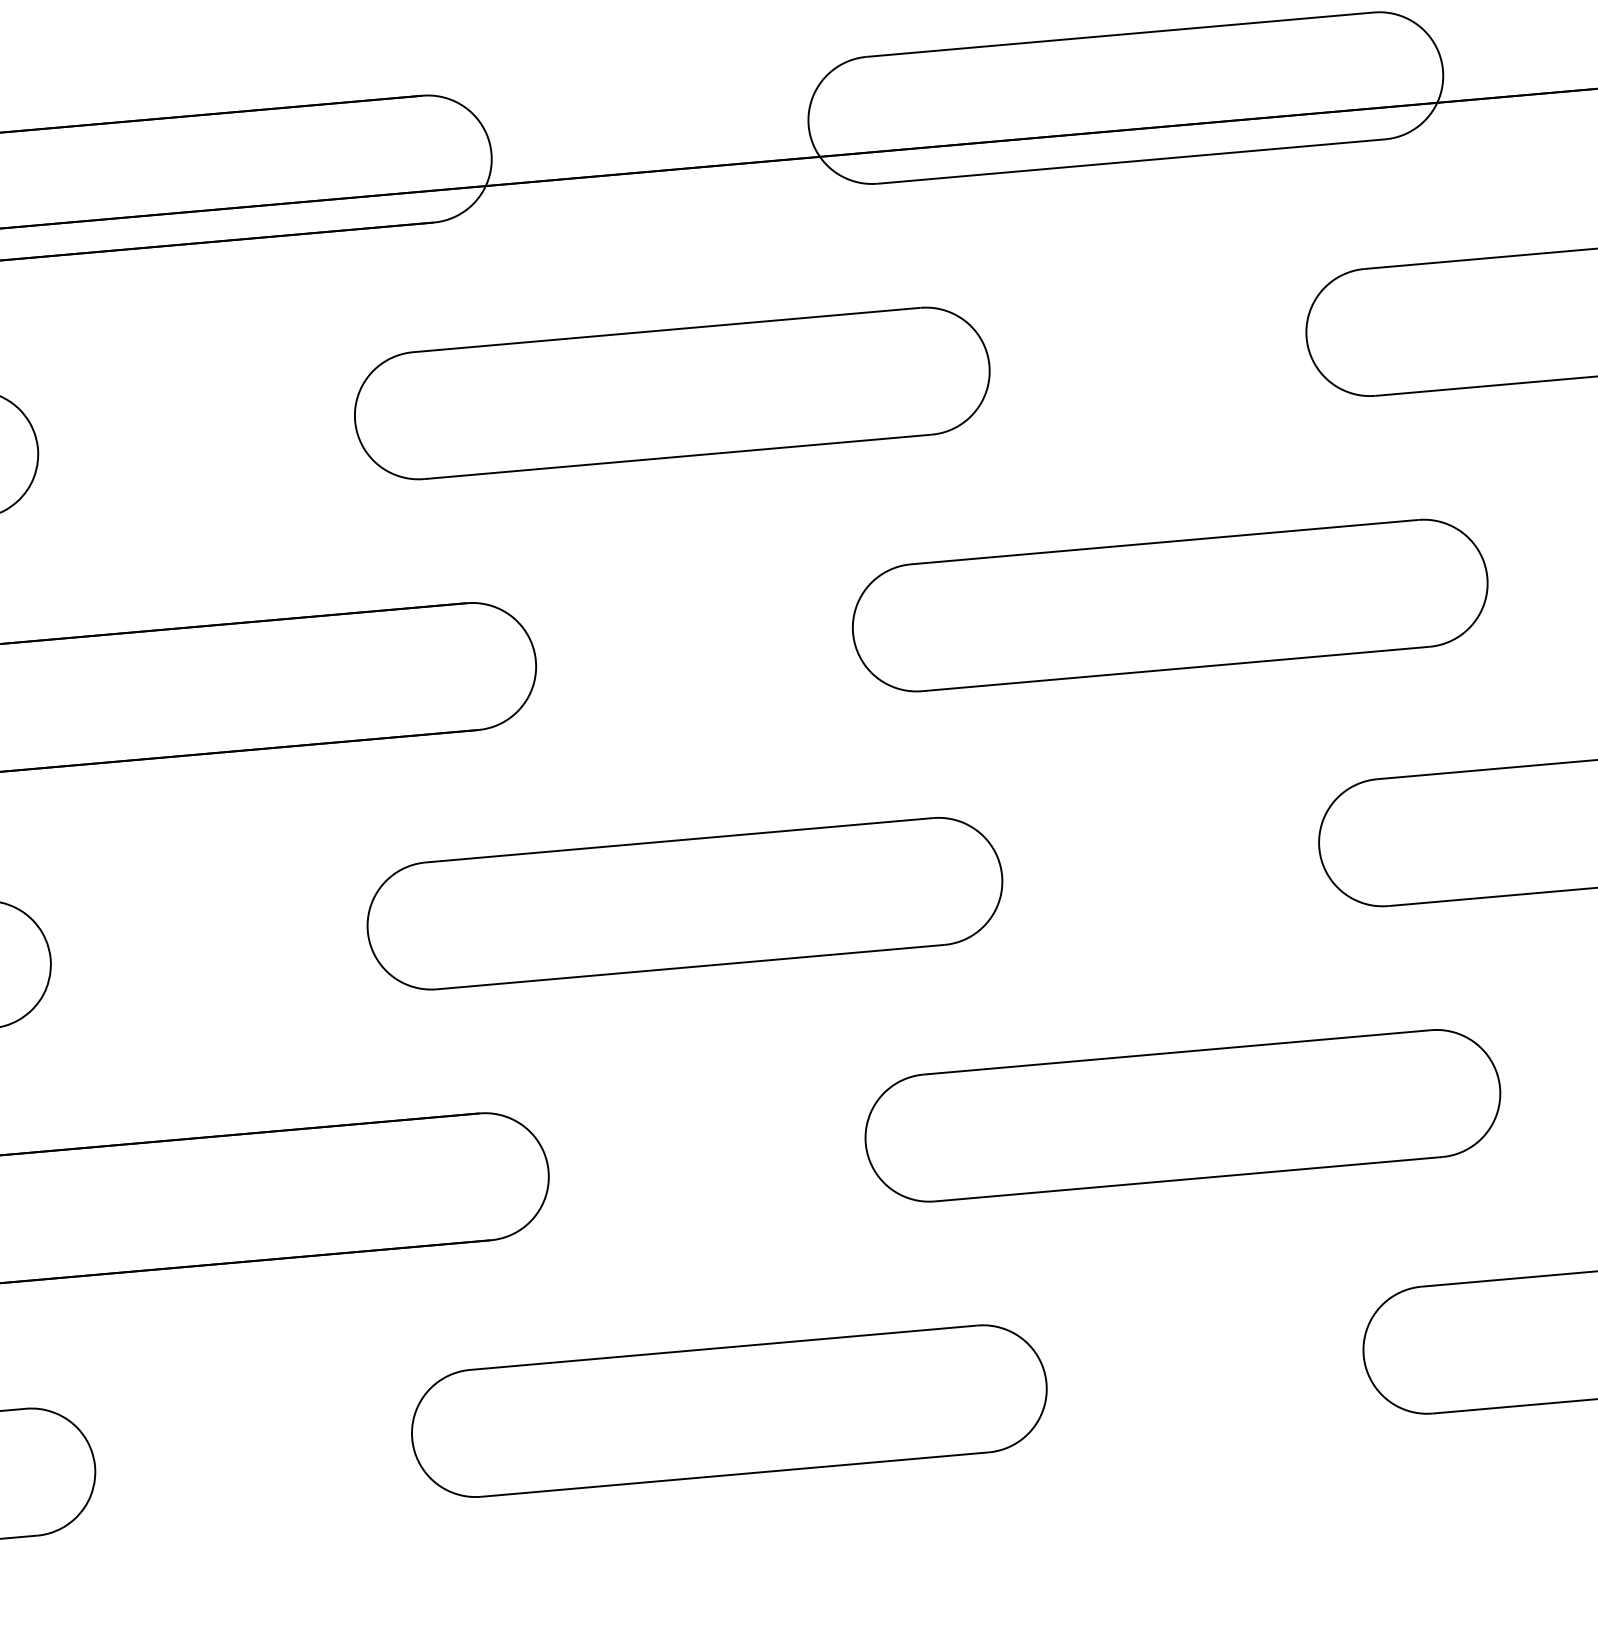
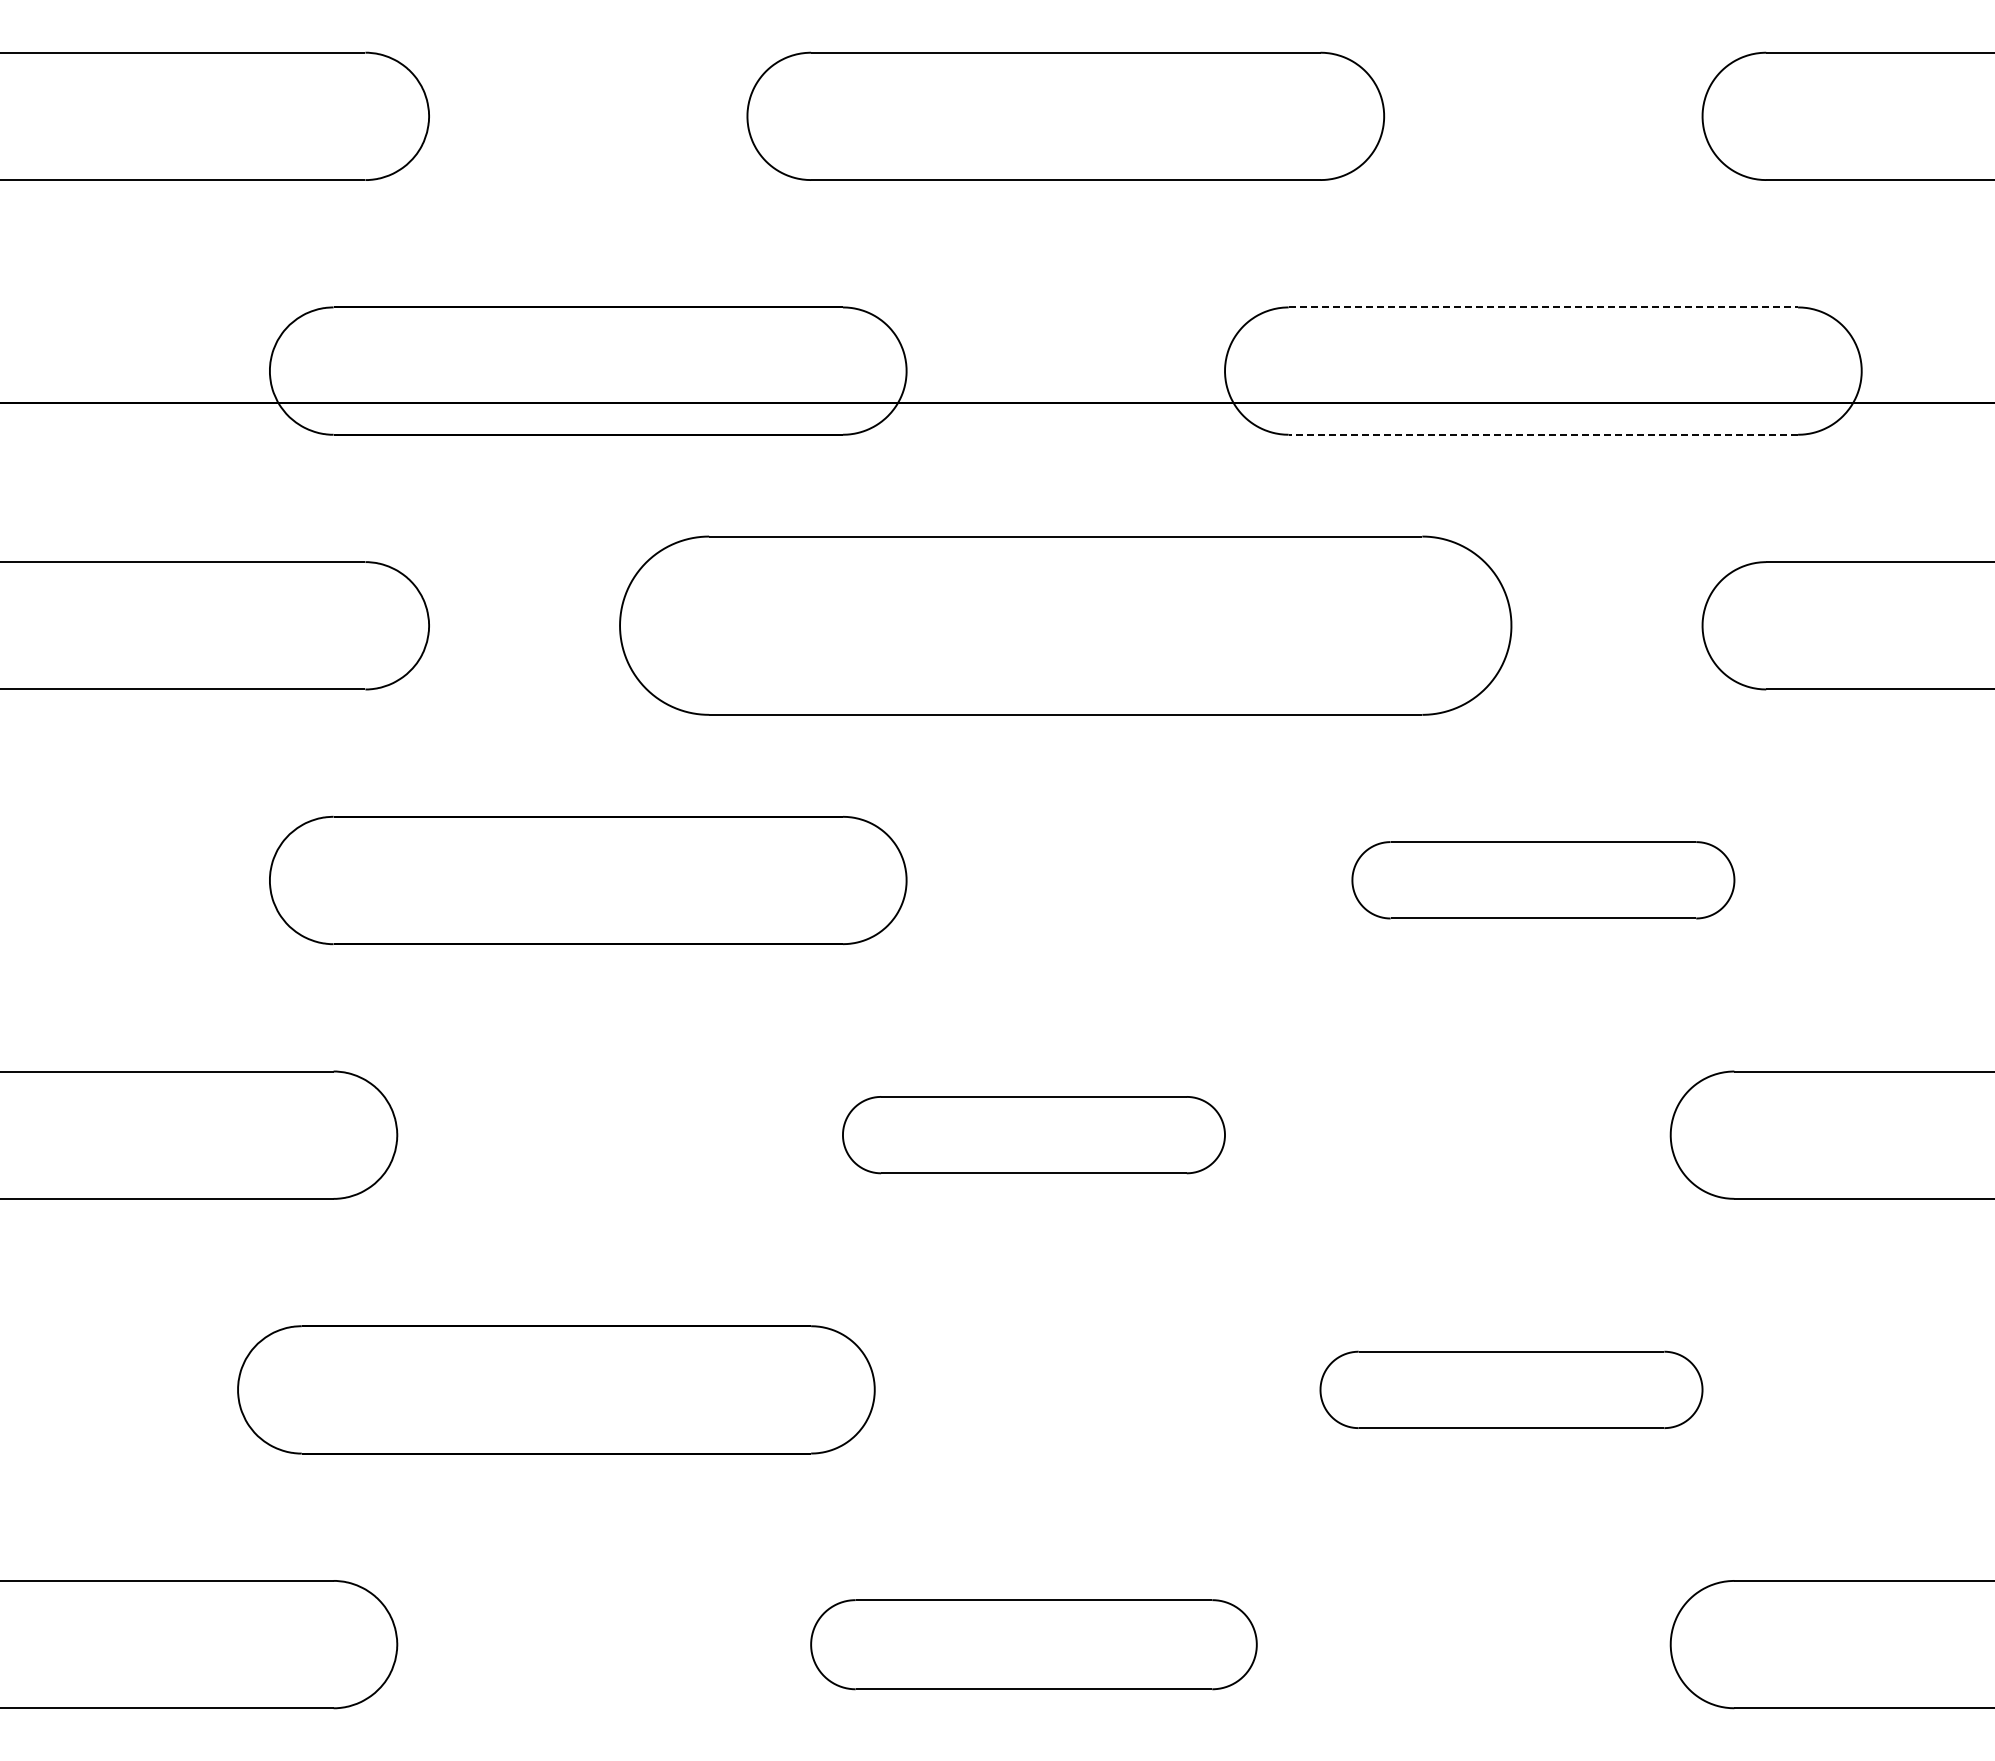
line: (1120, 34) -> (1543, 307), solid -> dashed
line: (1131, 161) -> (1543, 434), solid -> dashed
part: (671, 393) -> (1065, 625), size x1.4
part: (1170, 604) -> (1543, 879), size x0.6
part: (684, 903) -> (1033, 1134), size x0.6
part: (1182, 1115) -> (1511, 1389), size x0.6
part: (728, 1411) -> (1033, 1644), size x0.7

